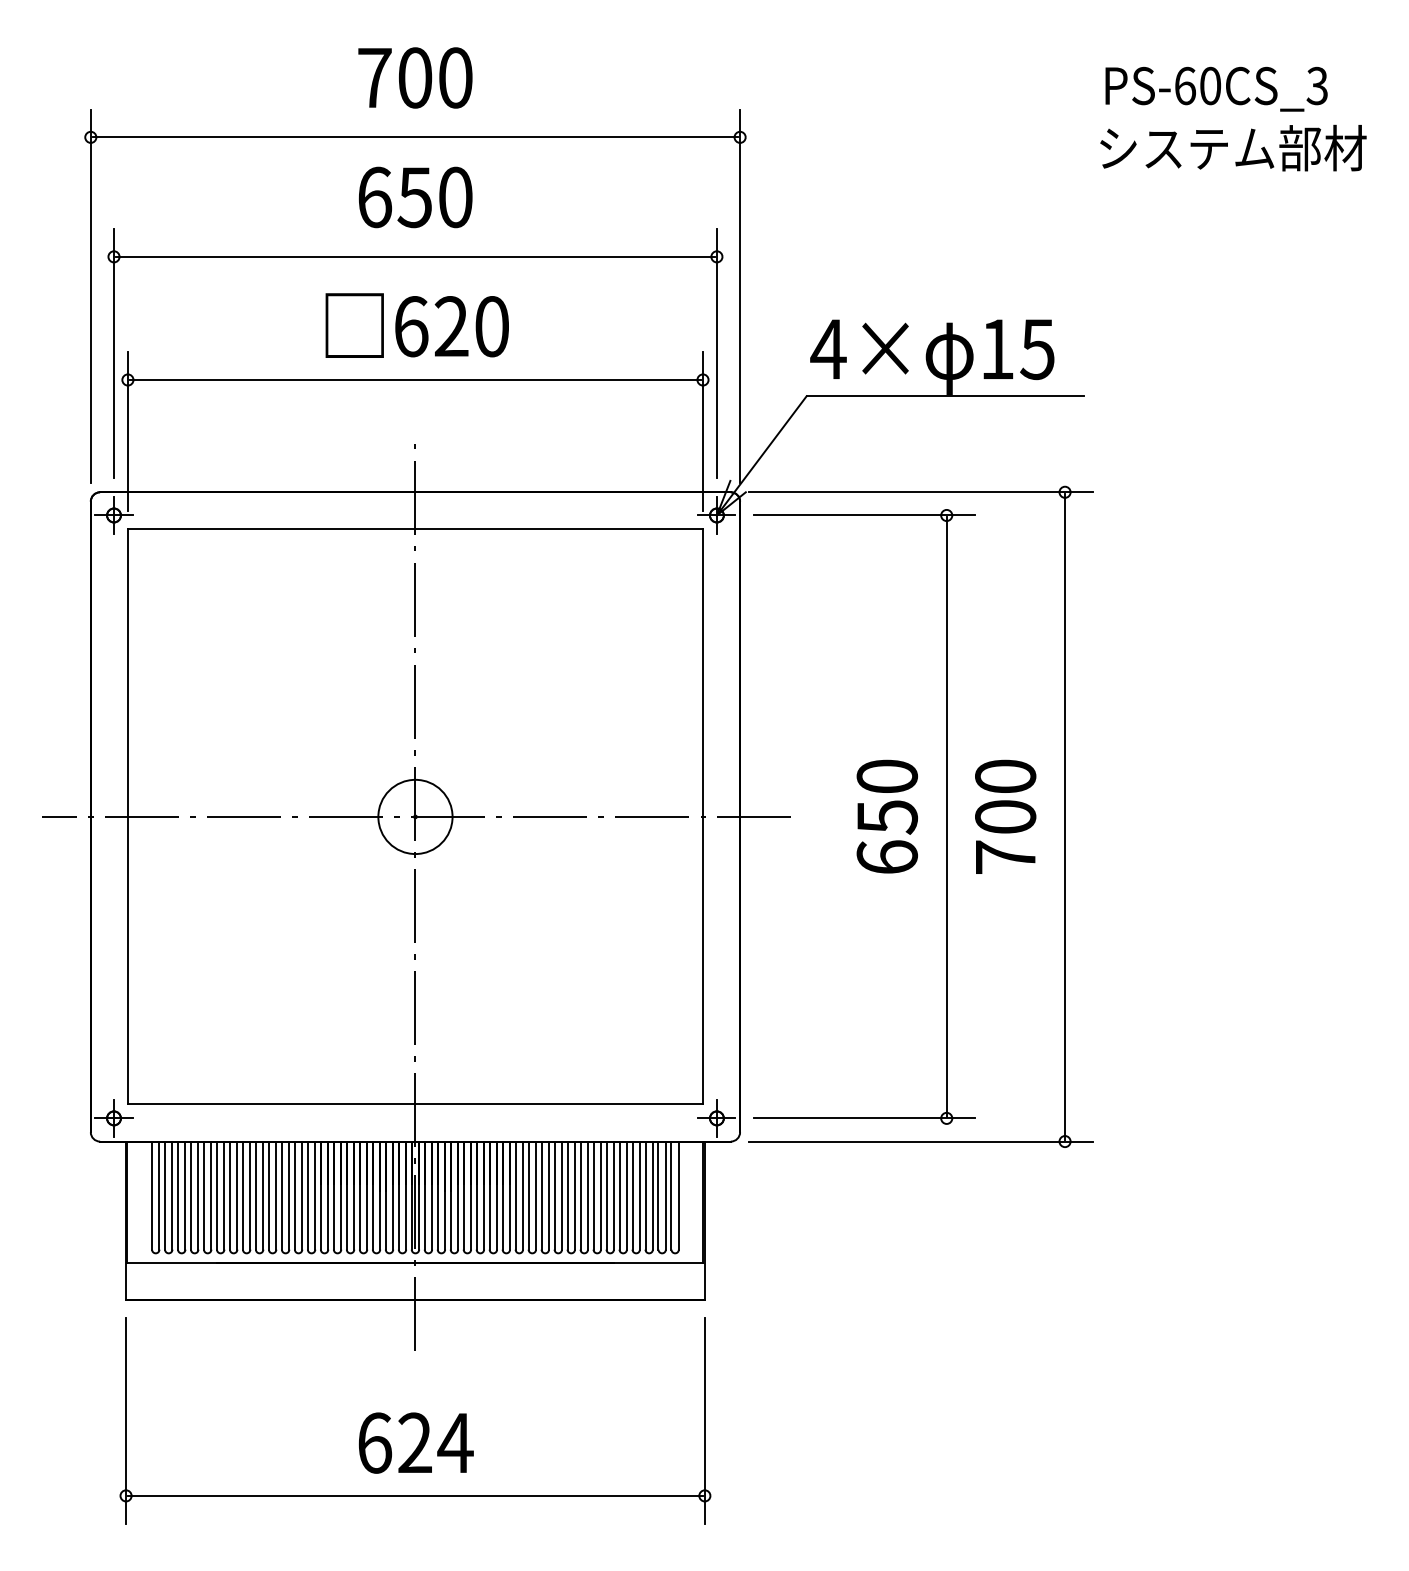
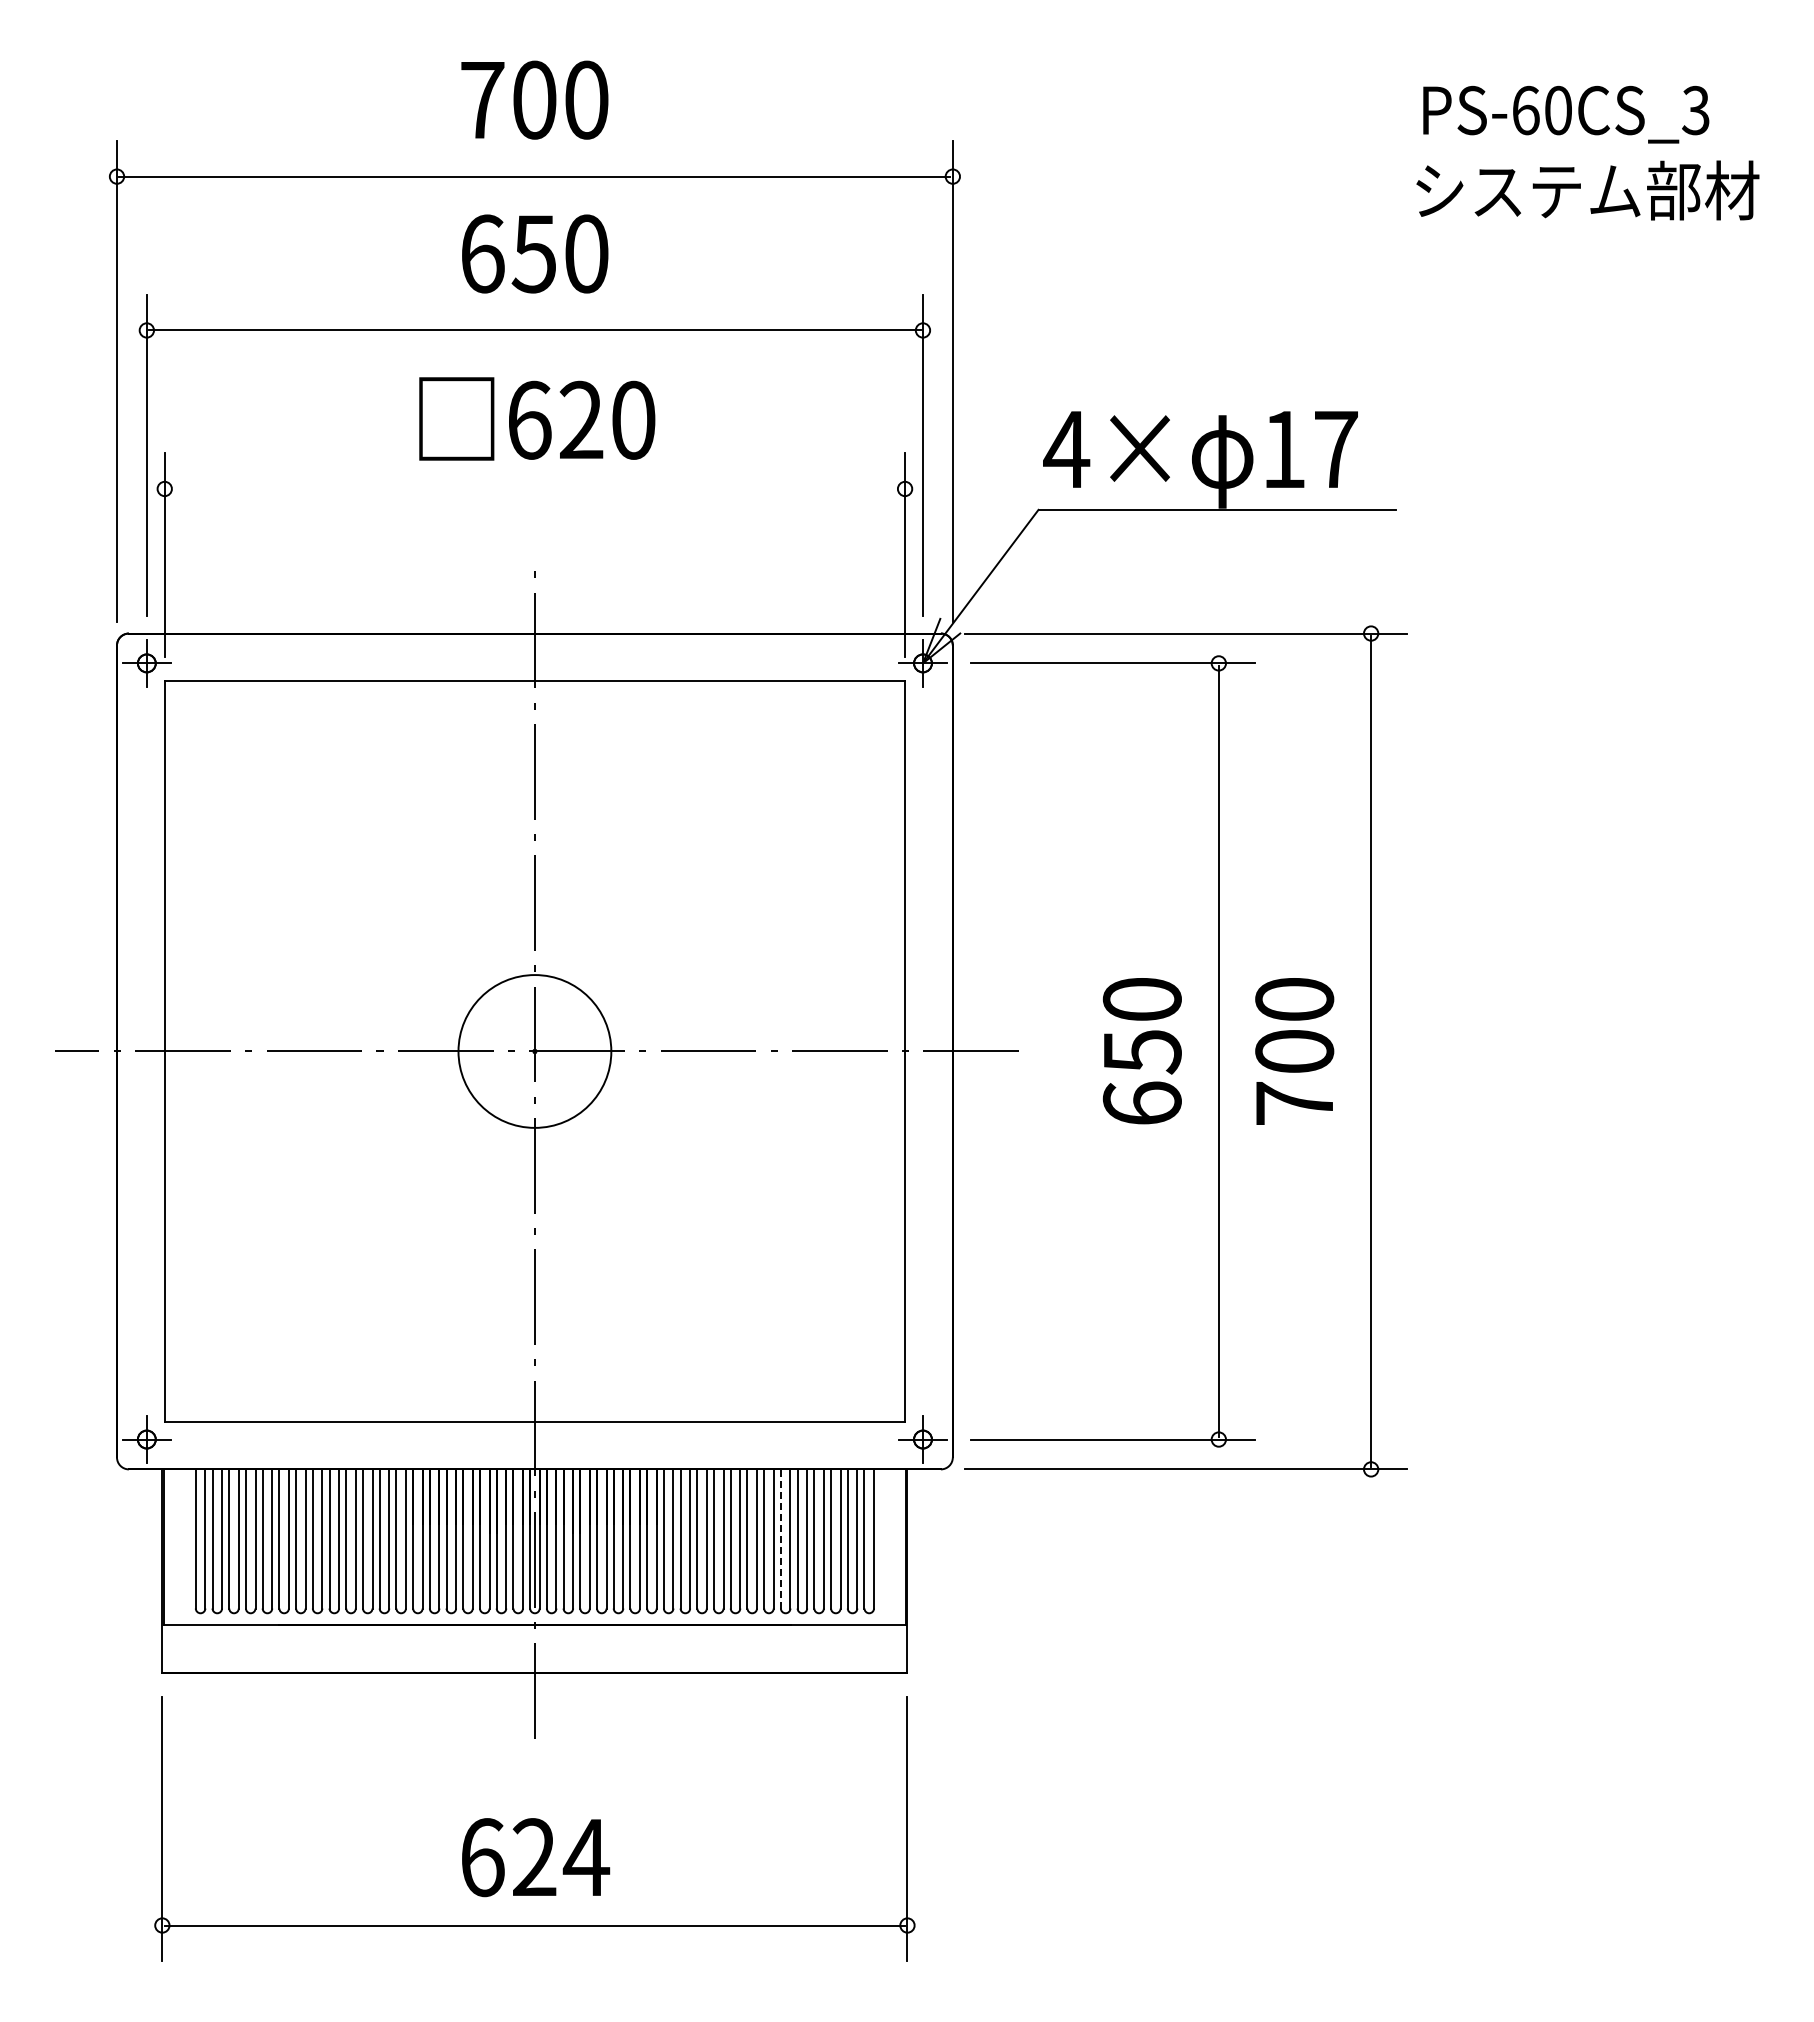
text: (1037, 350) -> (1335, 450), 15 -> 17
line: (415, 379) -> (534, 488), removed
circle: (415, 816) -> (534, 1051), size x1.6
line: (606, 1195) -> (780, 1538), solid -> dashed

